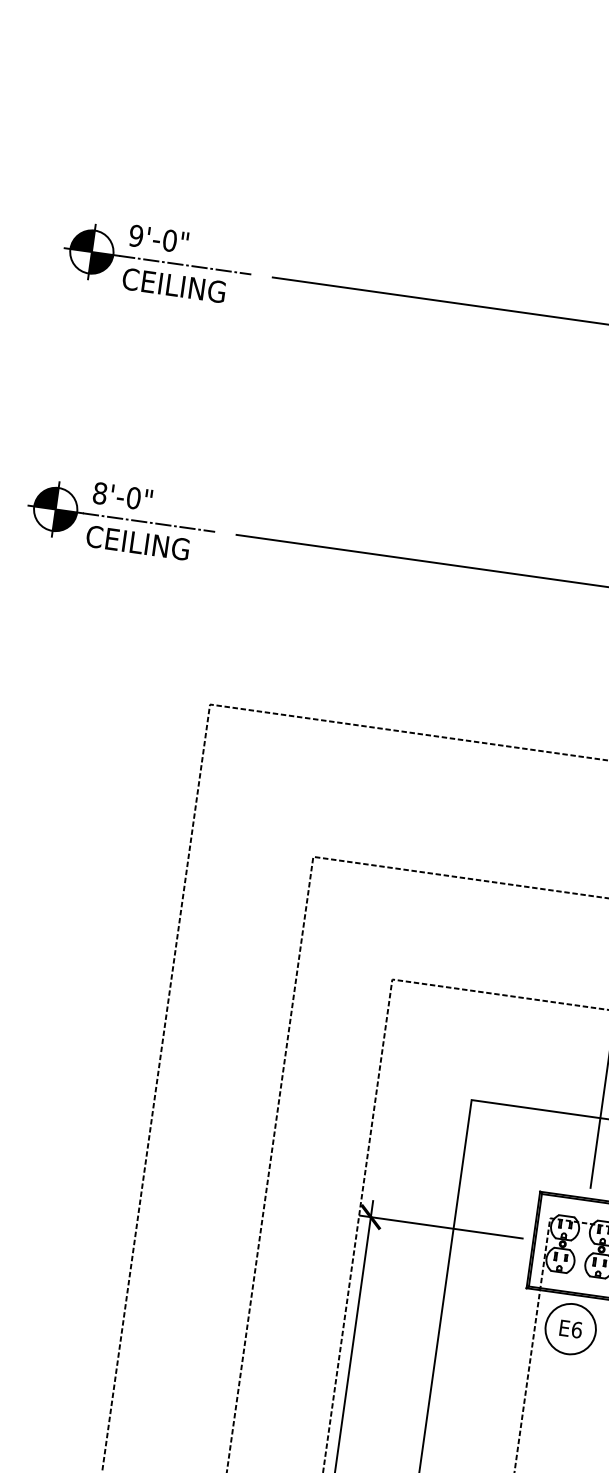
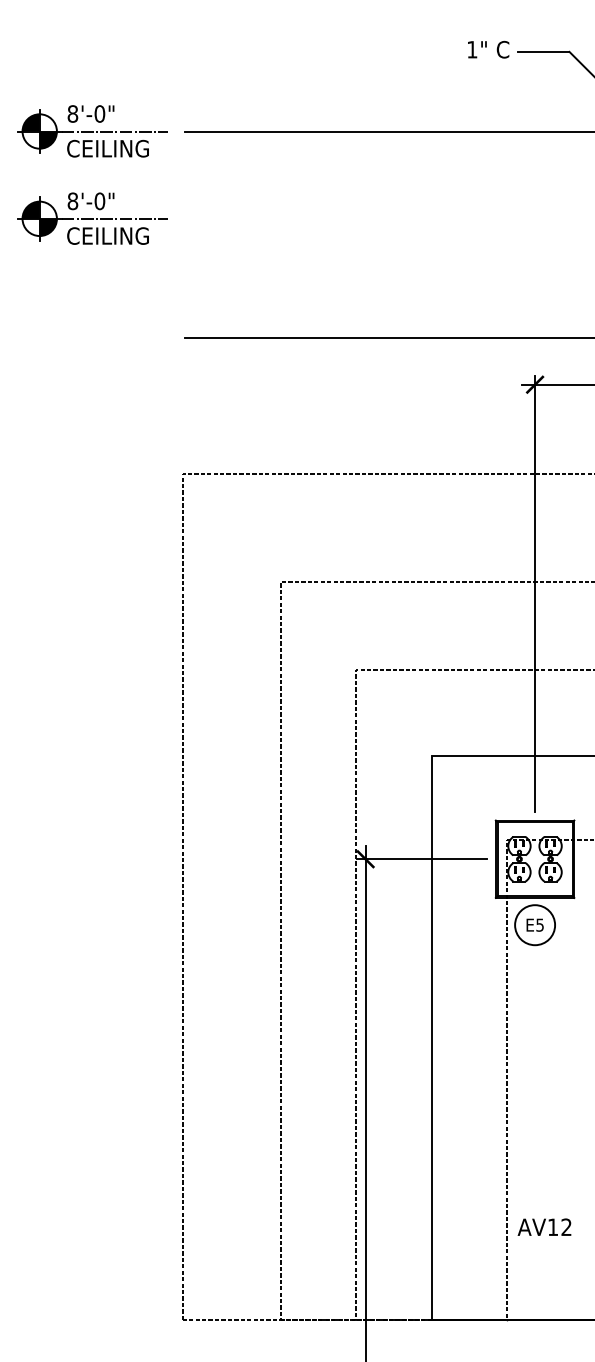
text: (135, 235) -> (72, 113), 9'-0" -> 8'-0"
part: (121, 518) -> (92, 218), moved
text: (577, 1329) -> (540, 924), E6 -> E5

